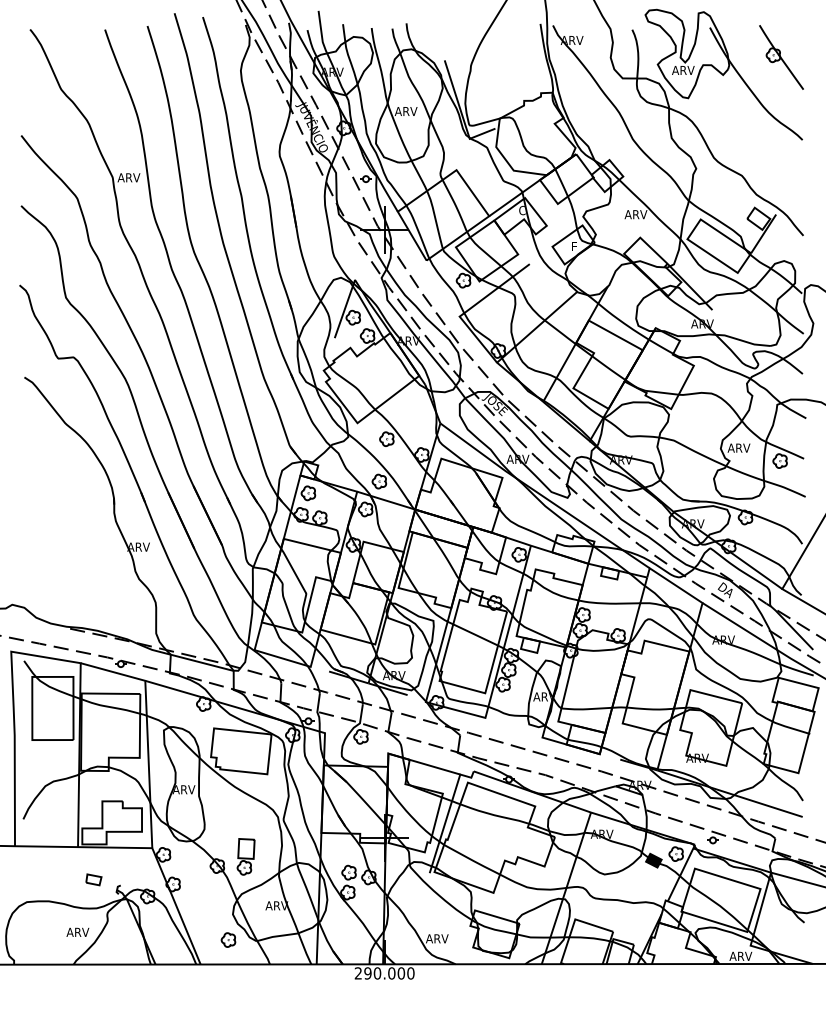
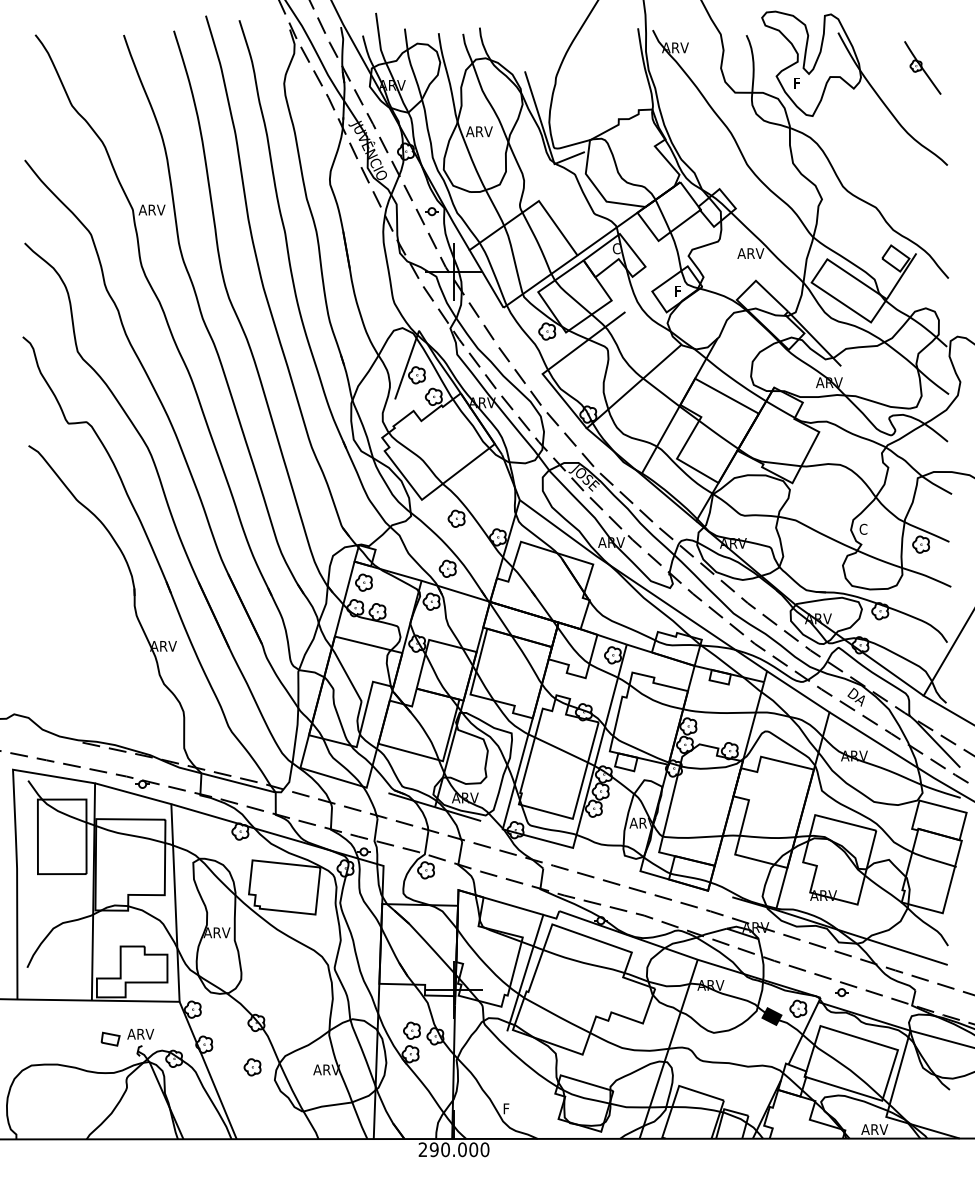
part: (781, 57) -> (922, 67), size x0.7
text: (683, 70) -> (806, 83), ARV -> F
text: (738, 447) -> (872, 528), ARV -> C
part: (246, 857) -> (290, 1012), removed
text: (77, 931) -> (140, 1033), moved
text: (436, 938) -> (515, 1108), ARV -> F
part: (228, 940) -> (252, 1067), moved

